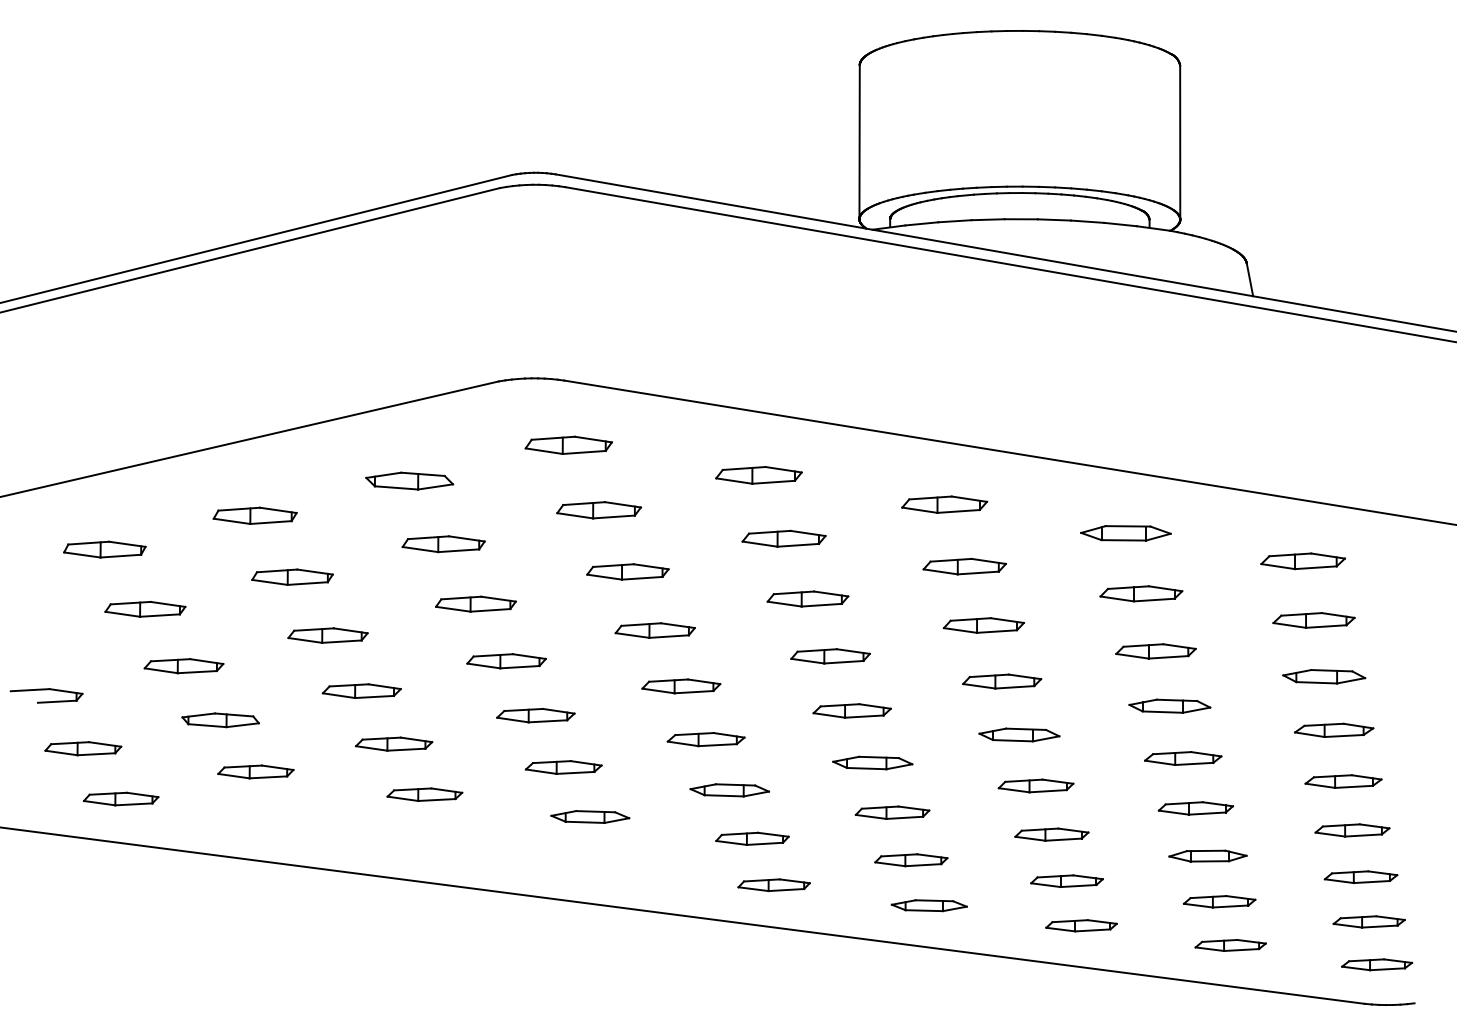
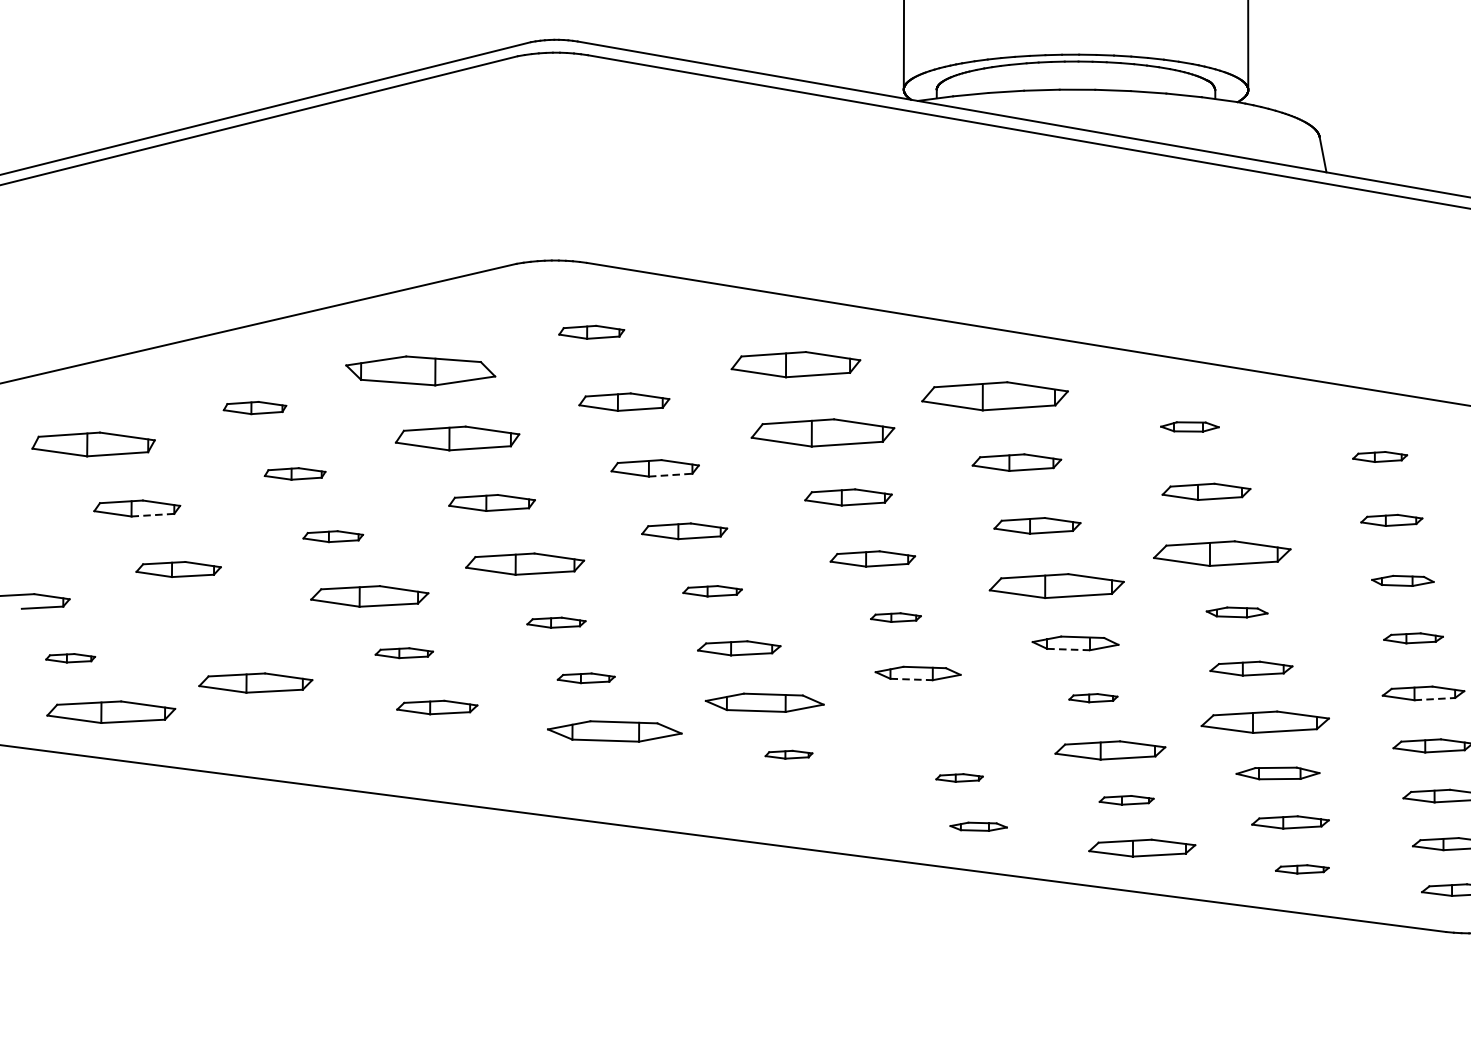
part: (568, 444) -> (591, 331), size x0.7
part: (758, 475) -> (795, 364), size x1.4
part: (409, 480) -> (420, 370), size x1.6
part: (944, 504) -> (995, 395), size x1.6
part: (254, 515) -> (254, 407), size x0.7
part: (1125, 533) -> (1189, 427), size x0.6
part: (783, 538) -> (822, 432), size x1.6
part: (443, 544) -> (457, 438), size x1.4
part: (104, 549) -> (93, 444), size x1.4
part: (1302, 561) -> (1379, 457), size x0.6
part: (292, 576) -> (295, 473), size x0.7
line: (642, 578) -> (670, 475), solid -> dashed
line: (160, 615) -> (153, 515), solid -> dashed
part: (1313, 620) -> (1391, 520), size x0.7
part: (327, 635) -> (332, 536), size x0.7
part: (1155, 651) -> (1221, 553), size x1.6
part: (506, 661) -> (524, 564), size x1.4
part: (1324, 676) -> (1403, 580), size x0.7
part: (1002, 681) -> (1057, 585), size x1.6
part: (681, 686) -> (712, 591), size x0.7
part: (361, 690) -> (369, 595), size x1.4
part: (1169, 705) -> (1236, 611), size x0.7
part: (851, 710) -> (895, 617), size x0.6
part: (535, 715) -> (556, 622), size x0.7
part: (220, 720) -> (217, 627), removed
part: (1334, 729) -> (1413, 637), size x0.7
line: (1012, 740) -> (1068, 649), solid -> dashed
part: (394, 743) -> (404, 652), size x0.7
part: (83, 748) -> (70, 657), size x0.6
part: (563, 767) -> (586, 678), size x0.7
line: (866, 768) -> (911, 679), solid -> dashed
part: (255, 771) -> (255, 682), size x1.4
part: (1035, 785) -> (1092, 697), size x0.6
line: (1354, 786) -> (1435, 698), solid -> dashed
part: (729, 790) -> (764, 702), size x1.4
part: (120, 798) -> (110, 711), size x1.6
part: (1195, 808) -> (1264, 722), size x1.6
part: (892, 812) -> (939, 726), removed
part: (590, 816) -> (615, 730), size x1.6
part: (1051, 834) -> (1110, 750), size x1.4
part: (752, 838) -> (788, 754), size x0.6
part: (911, 860) -> (959, 778), size x0.6
part: (1066, 880) -> (1126, 799), size x0.7
part: (773, 884) -> (811, 803), removed
part: (928, 905) -> (977, 826), size x0.7
part: (1081, 925) -> (1142, 847), size x1.4
part: (1230, 945) -> (1302, 869), size x0.7

